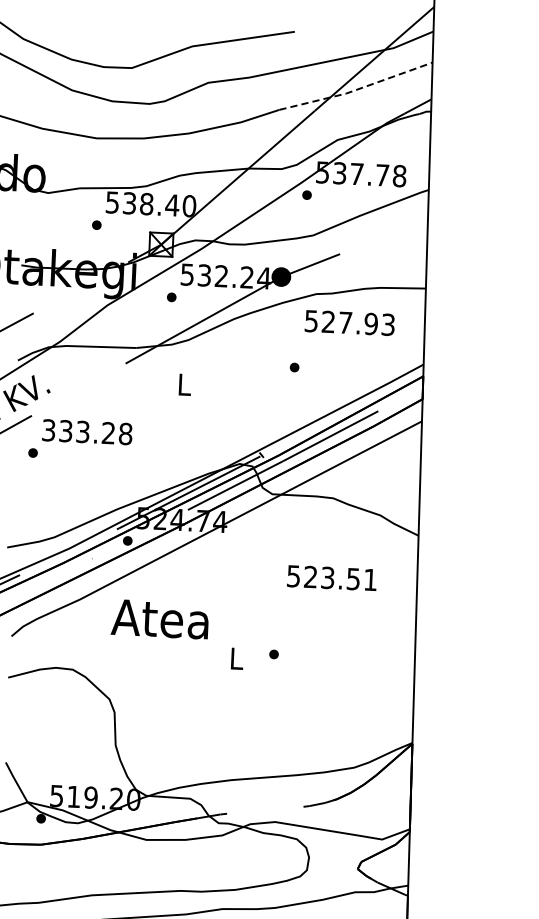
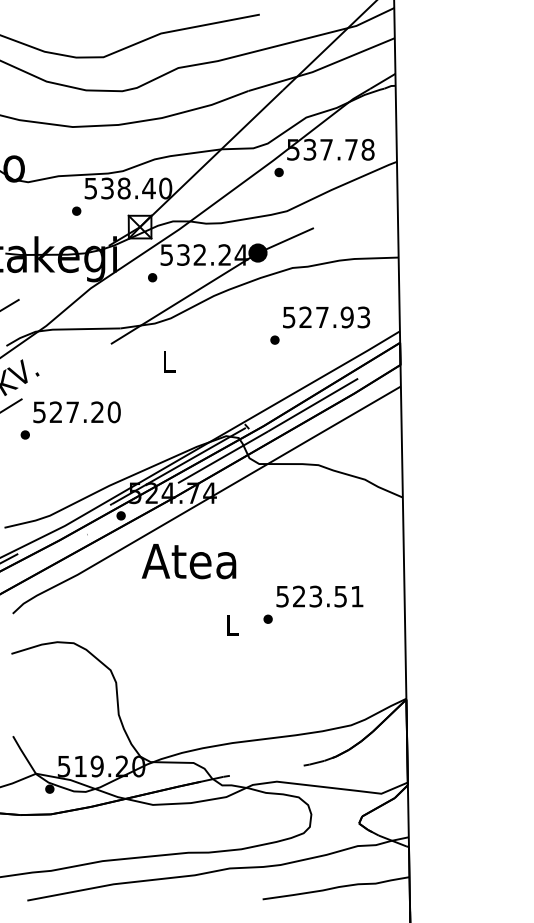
line: (356, 90) -> (322, 68), dashed -> solid
text: (349, 323) -> (326, 317), moved
text: (87, 432) -> (77, 412), 333.28 -> 527.20
text: (331, 578) -> (319, 596), moved
text: (159, 619) -> (188, 561), moved

